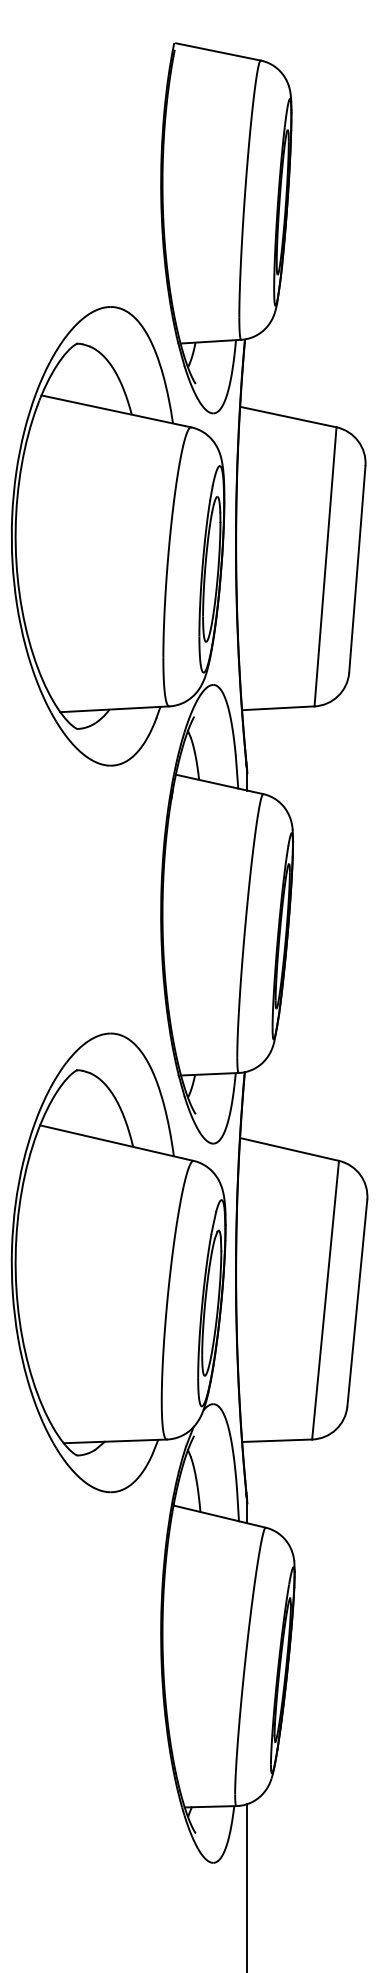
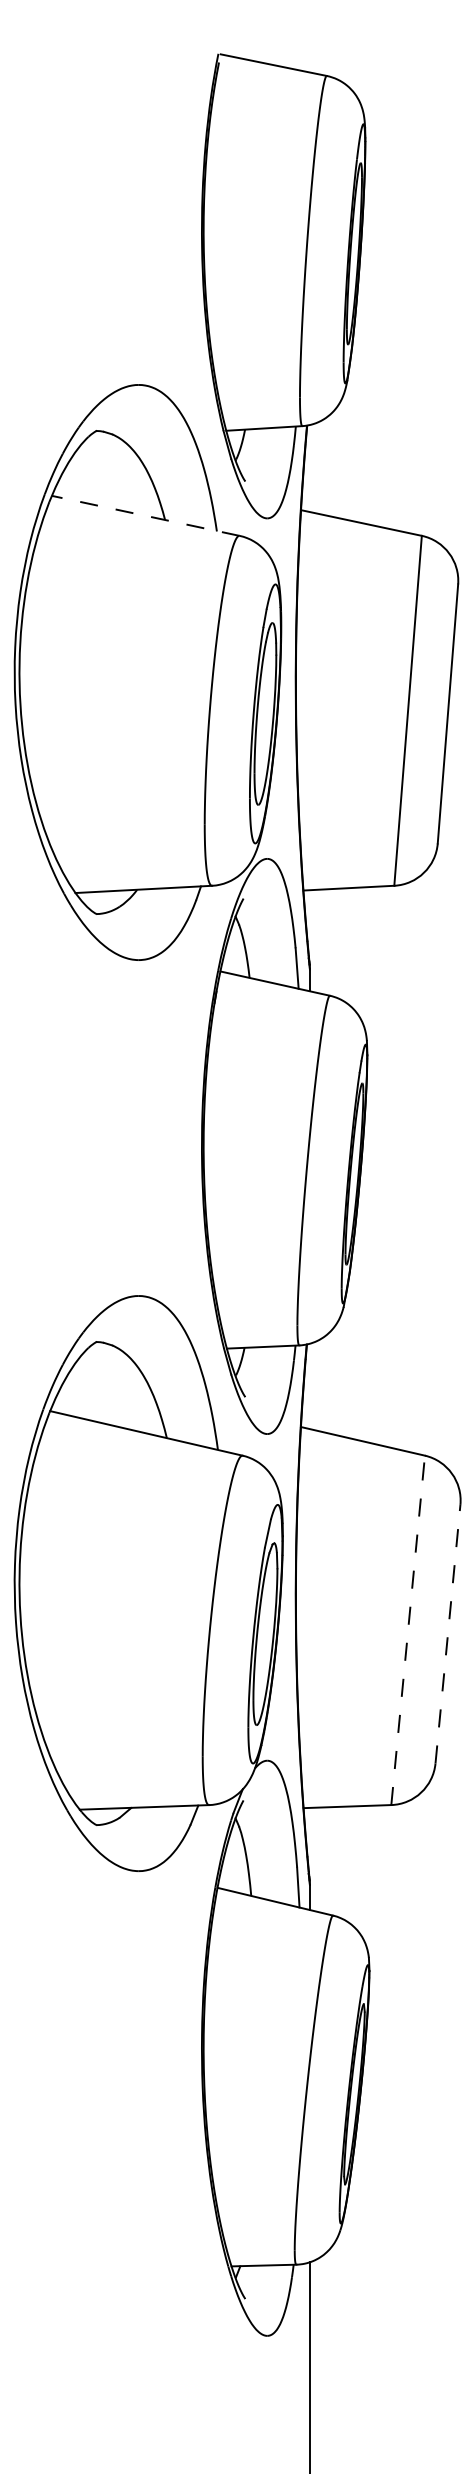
line: (116, 411) -> (145, 515), solid -> dashed
line: (325, 1300) -> (408, 1630), solid -> dashed
line: (356, 1303) -> (447, 1634), solid -> dashed

